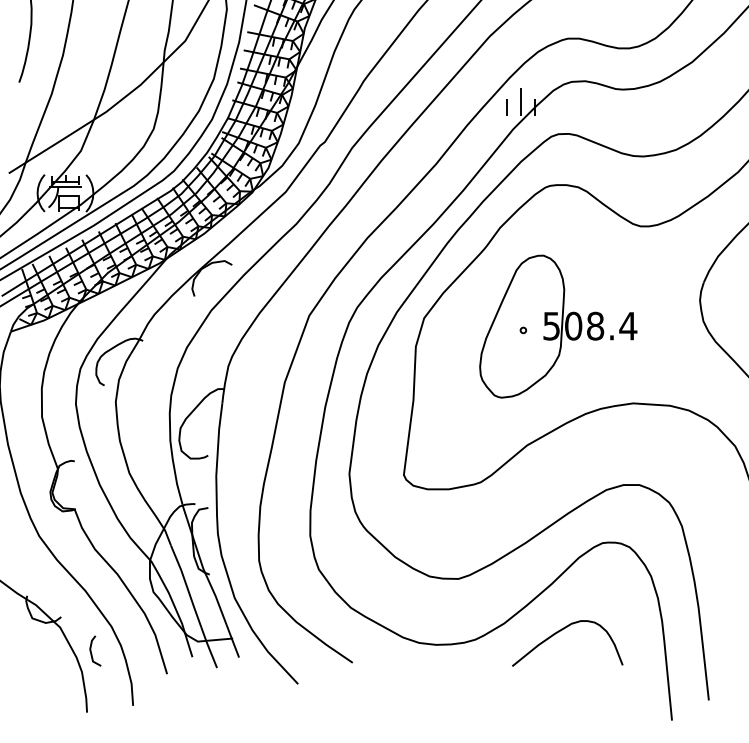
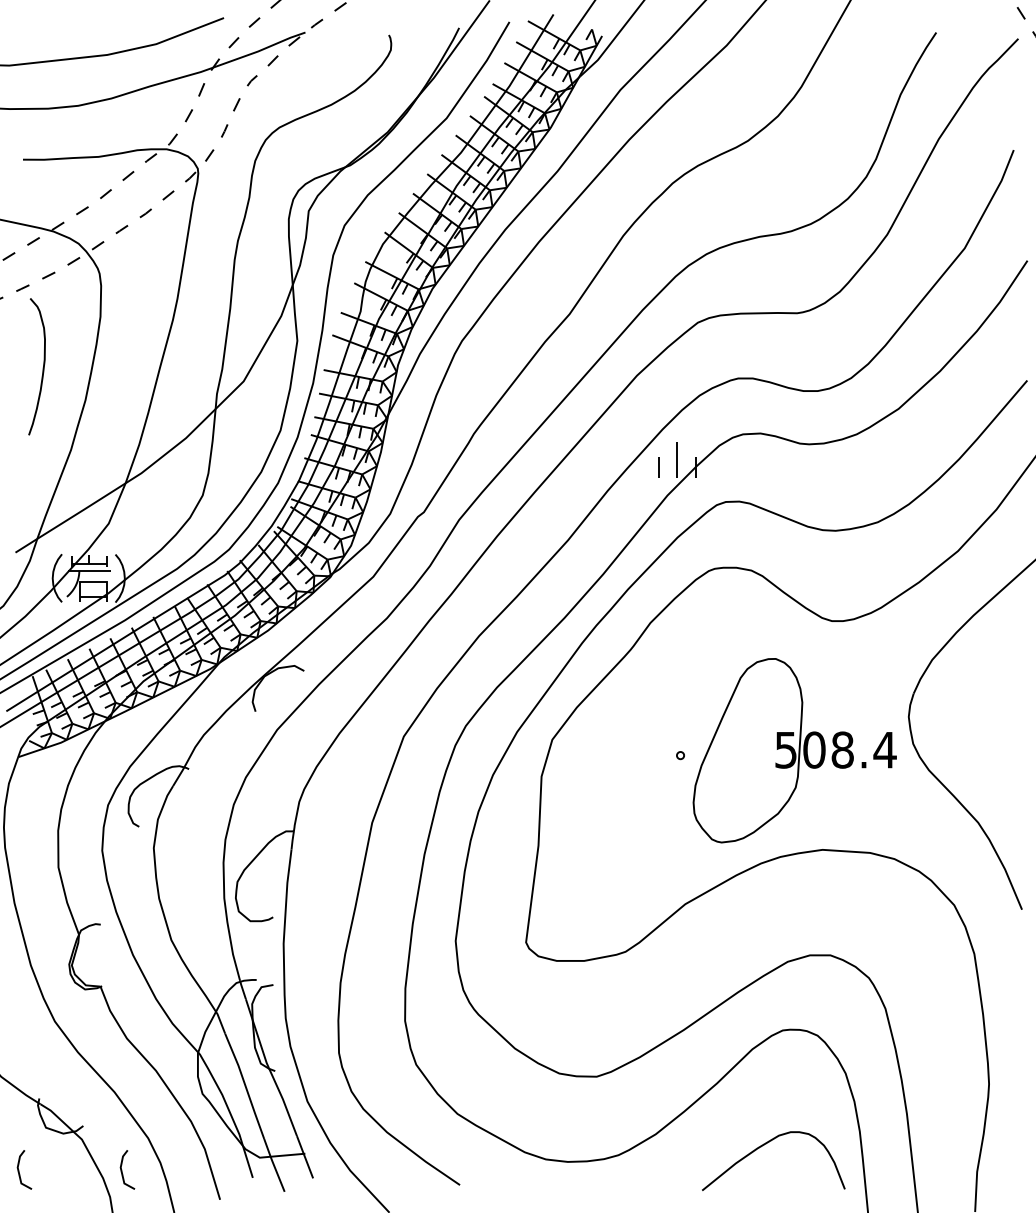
part: (558, 326) -> (794, 750), moved
curve: (562, 630) -> (766, 1144), moved
line: (11, 650) -> (19, 1169), added

